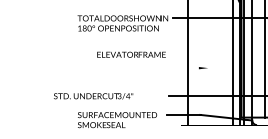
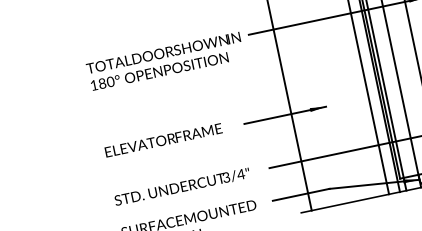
text: (131, 54) -> (163, 139), moved
line: (184, 68) -> (285, 115), added
text: (93, 96) -> (182, 187), moved

